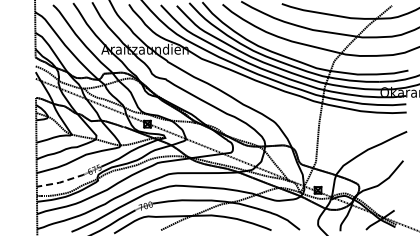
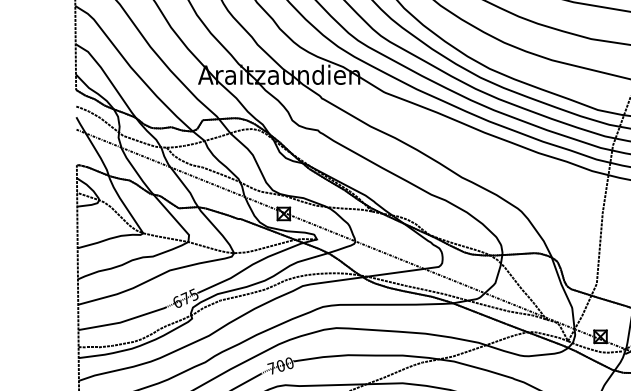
line: (61, 182) -> (124, 322), dashed -> solid

